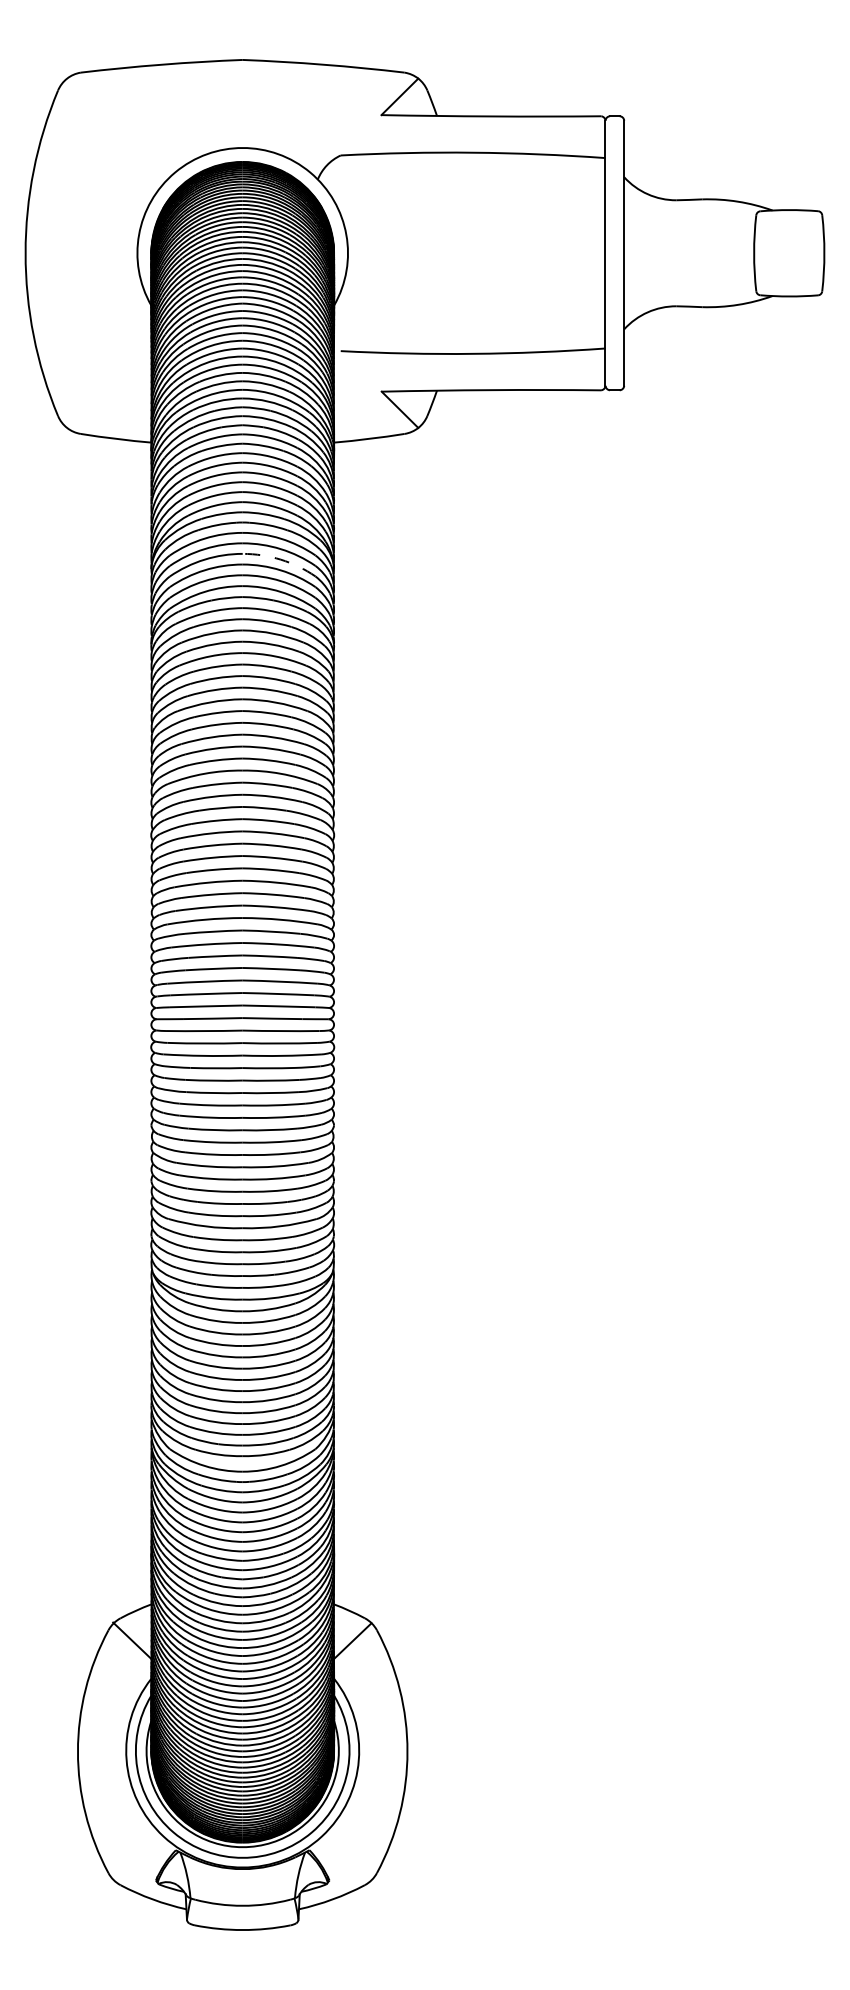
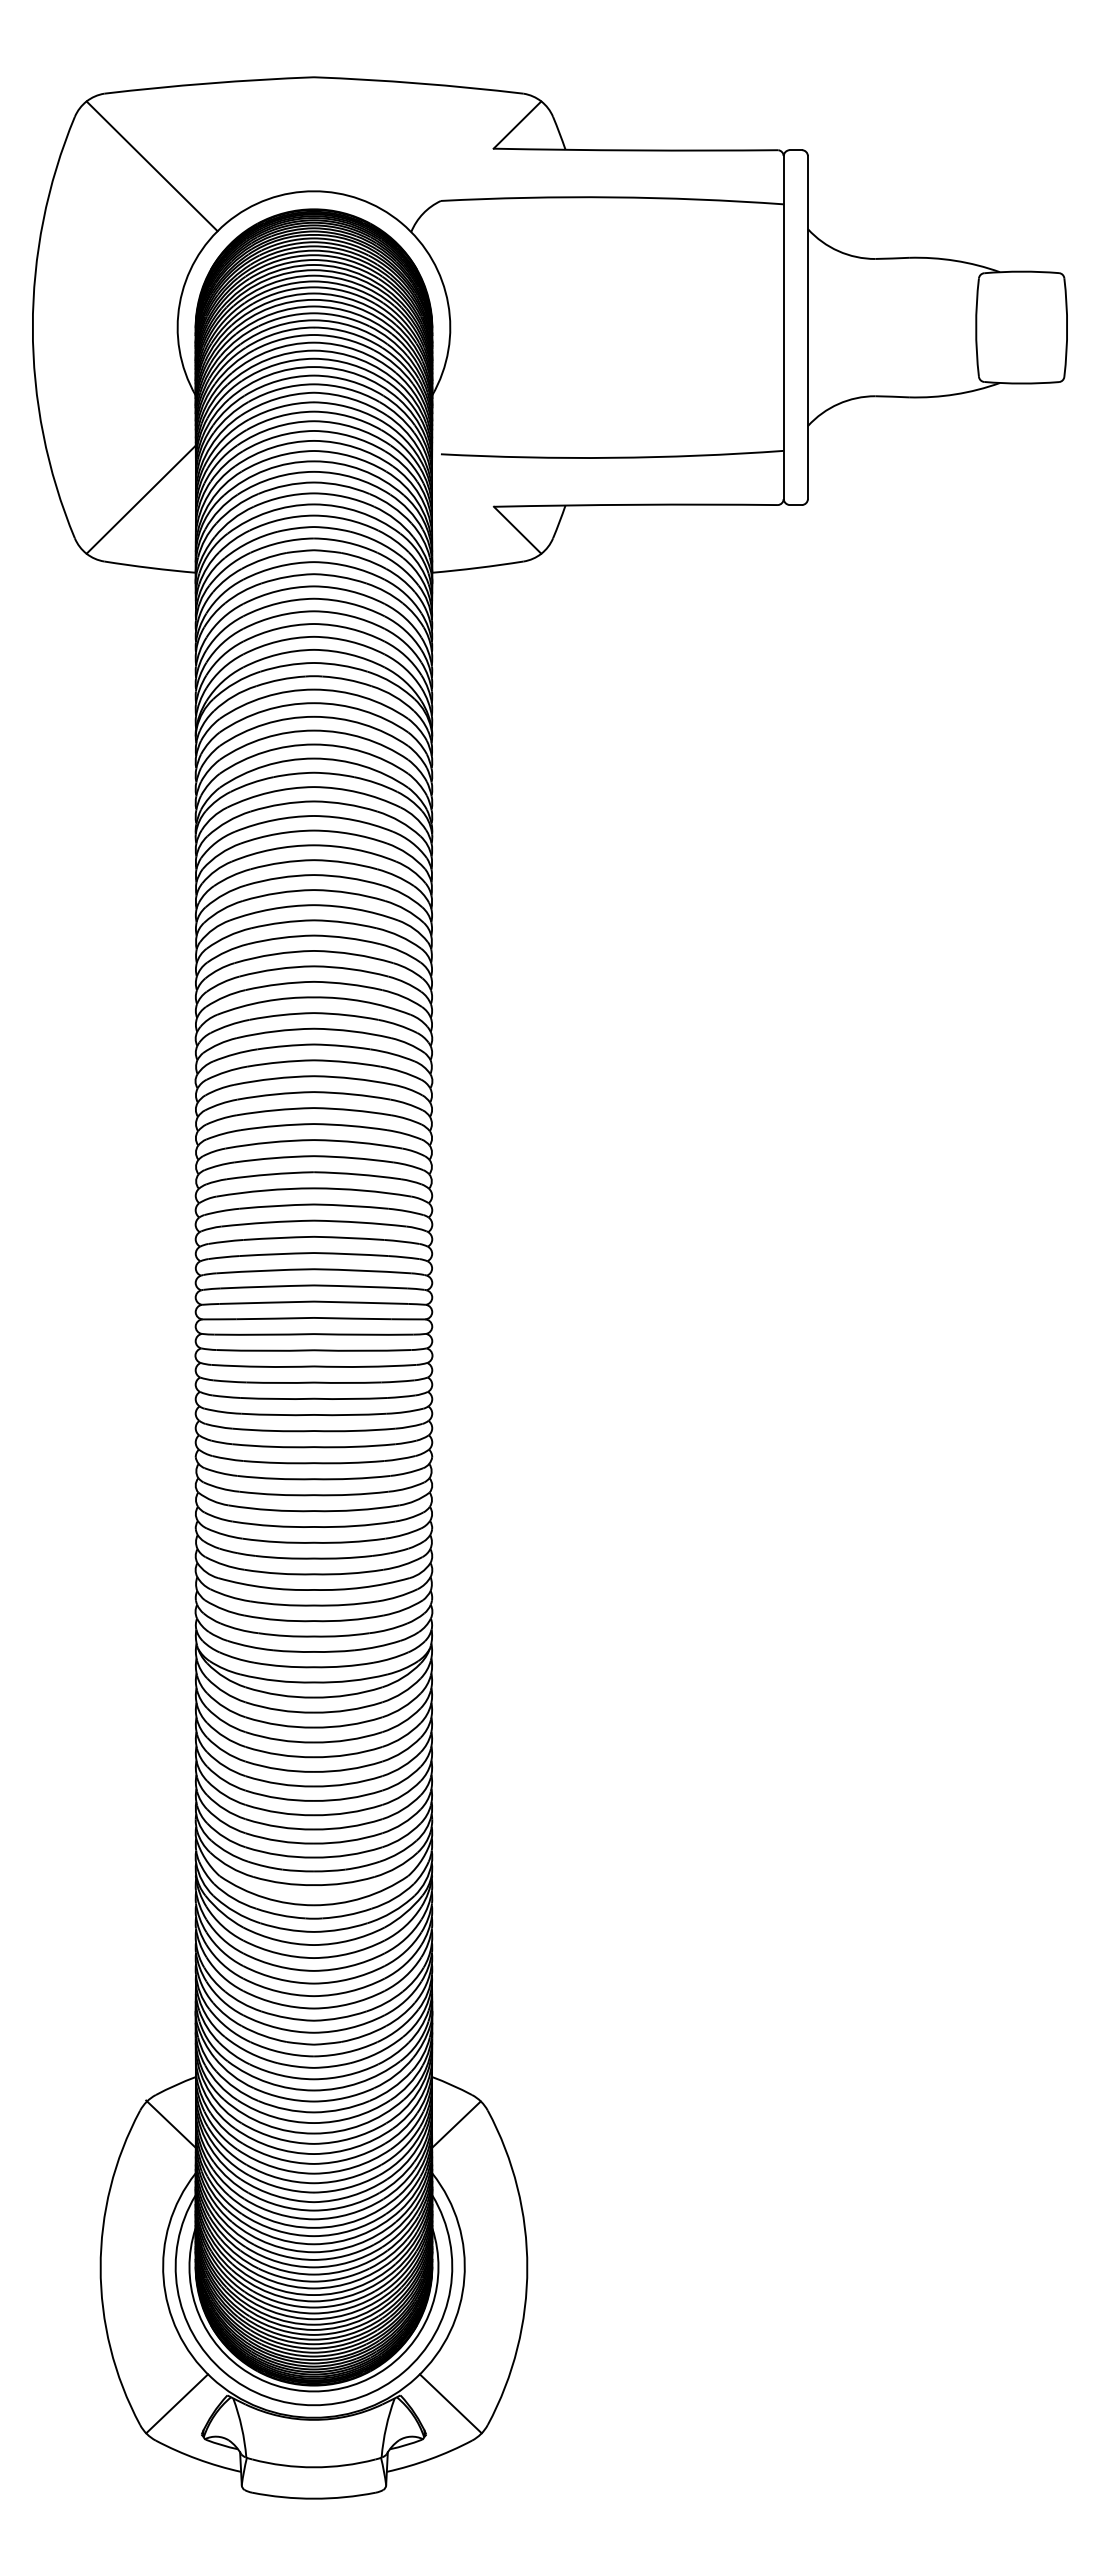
line: (117, 128) -> (151, 166), added
line: (108, 386) -> (140, 499), added
arc: (280, 559) -> (363, 724), dashed -> solid
line: (137, 1856) -> (177, 2403), added
line: (348, 1856) -> (450, 2403), added

